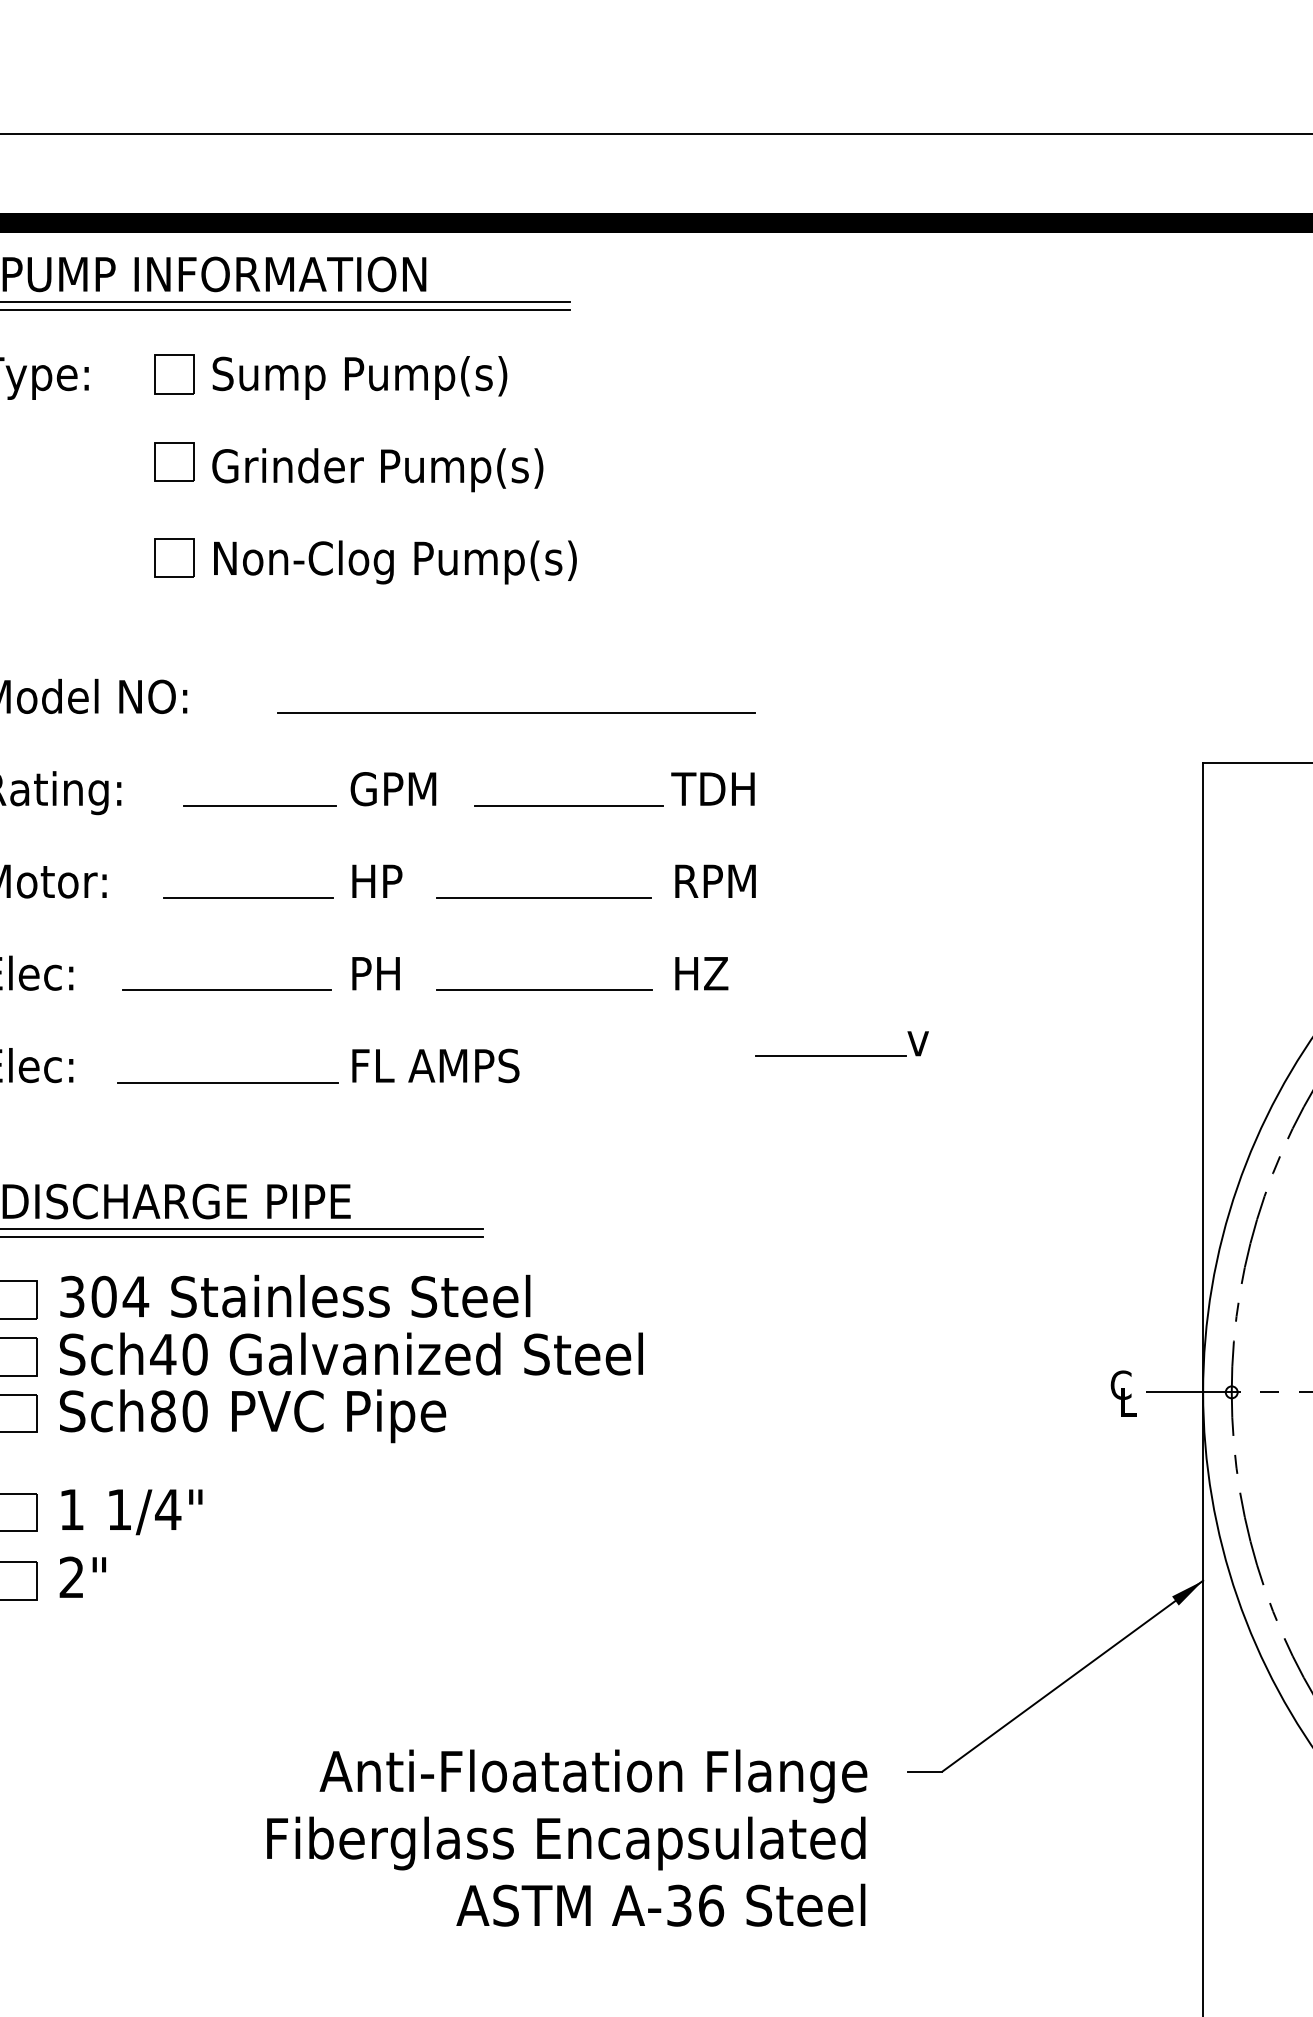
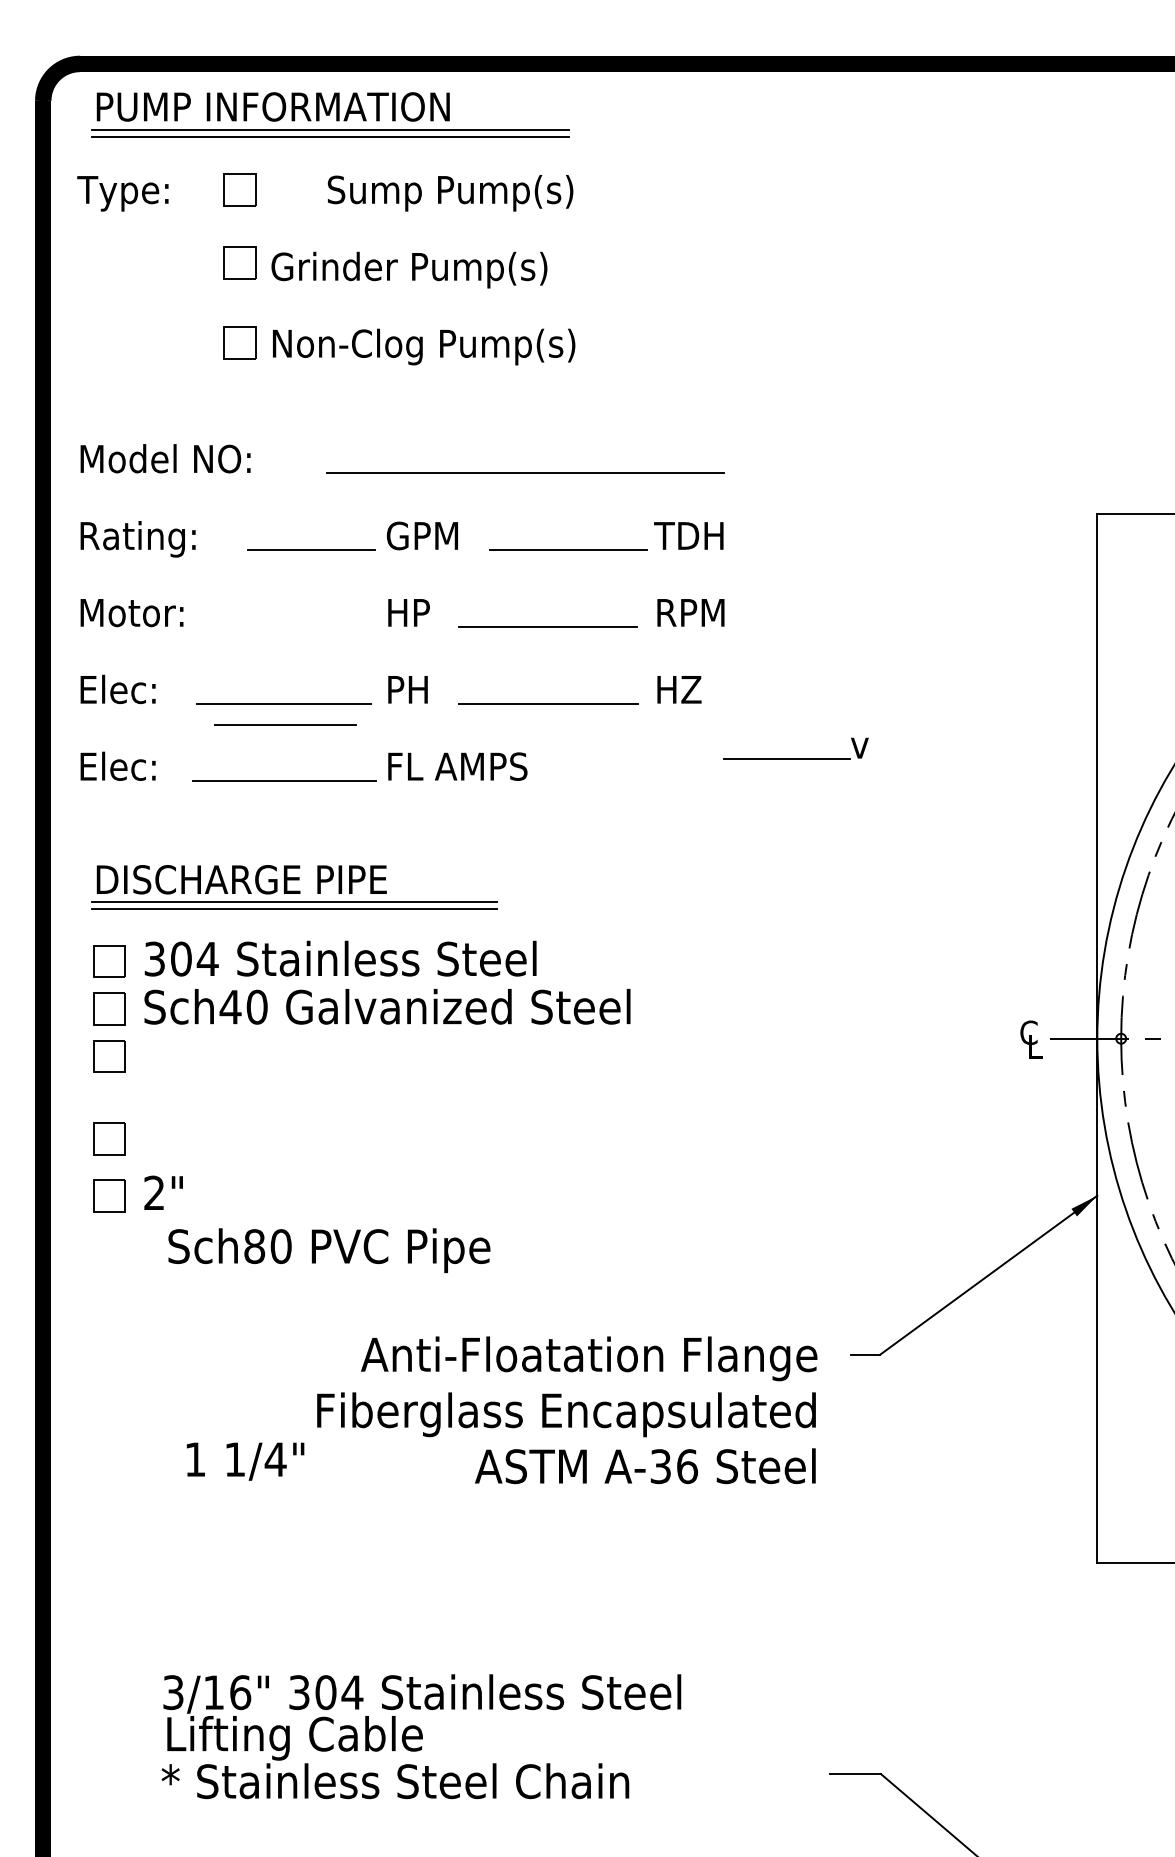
text: (359, 378) -> (450, 193), moved
line: (248, 897) -> (285, 724), moved
text: (253, 1416) -> (329, 1250), moved
text: (131, 1512) -> (245, 1461), moved

